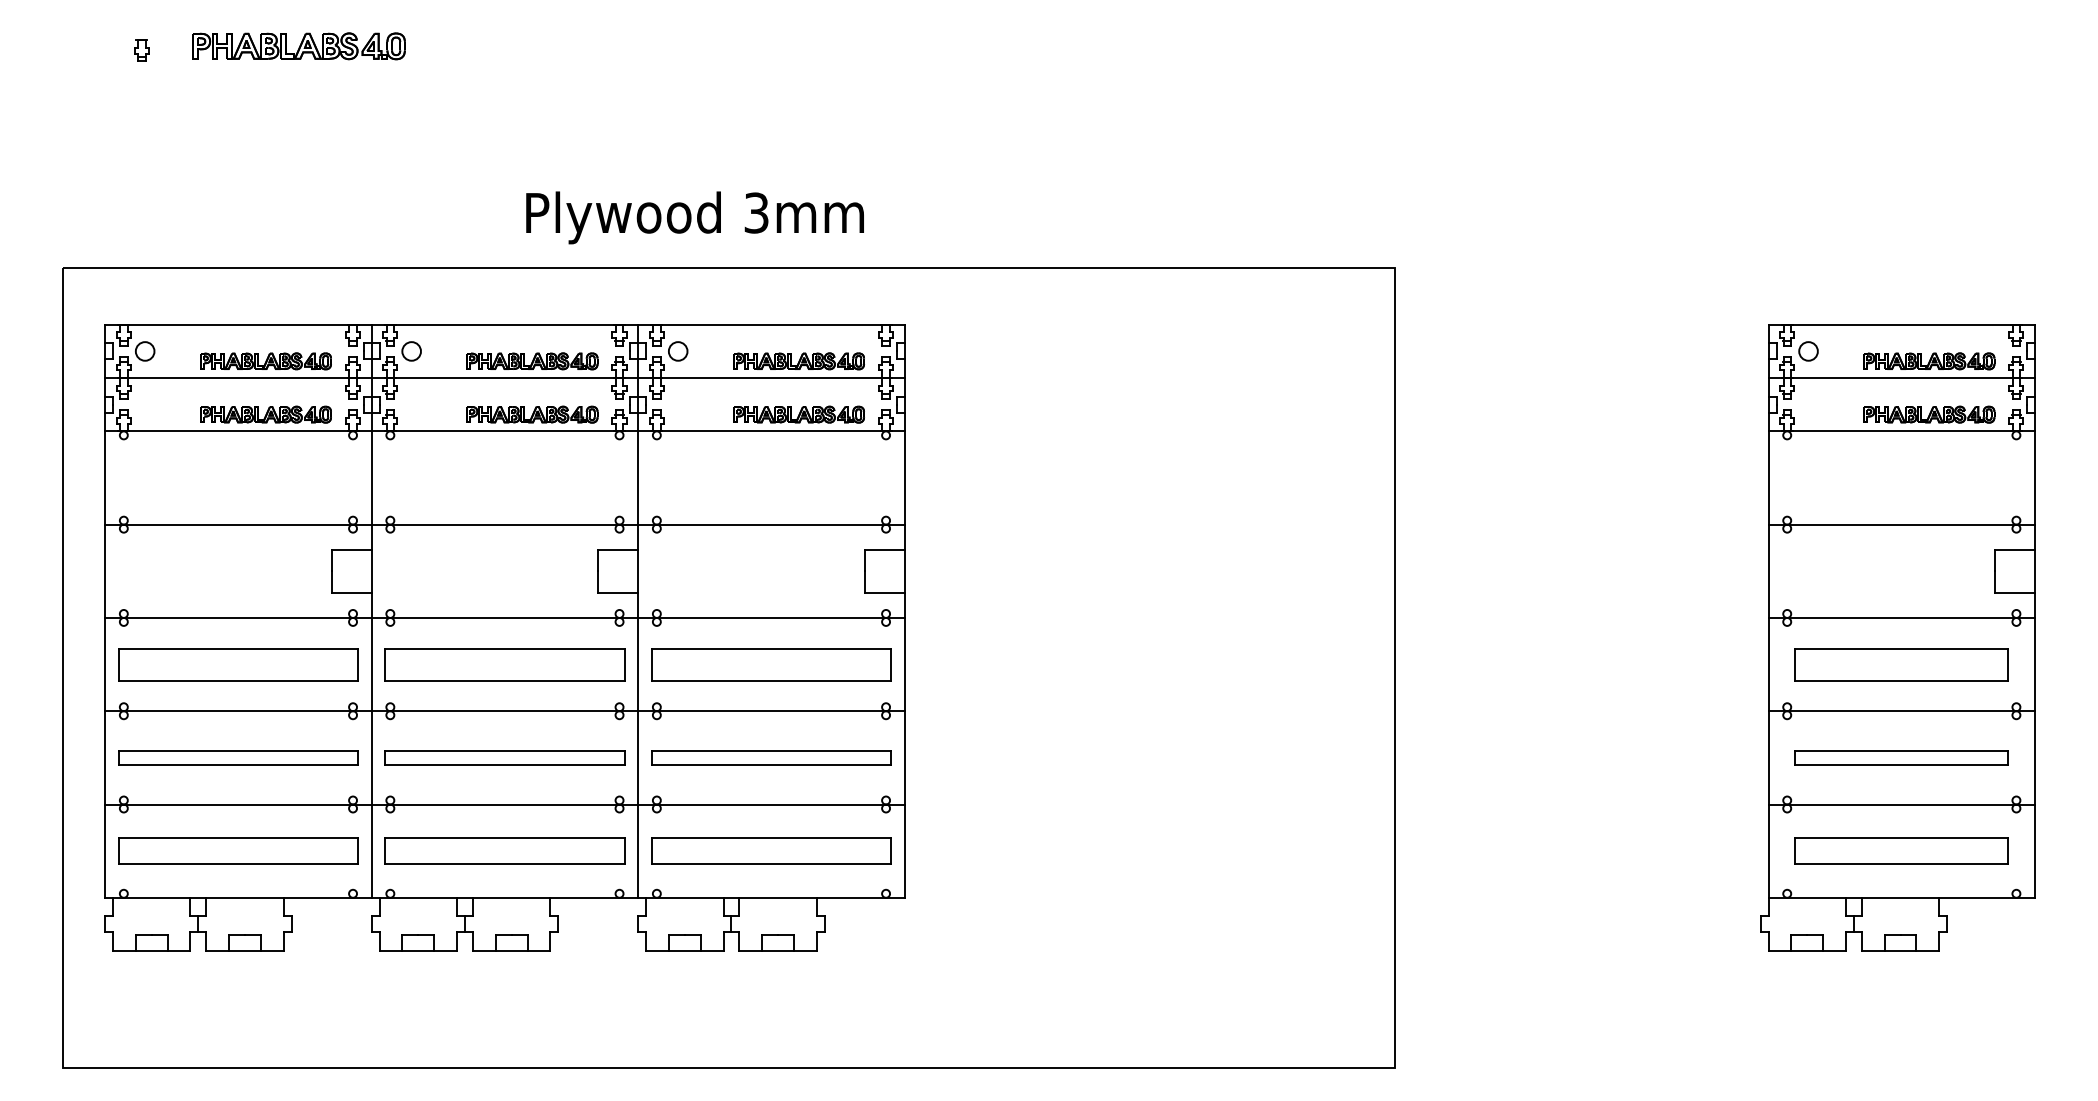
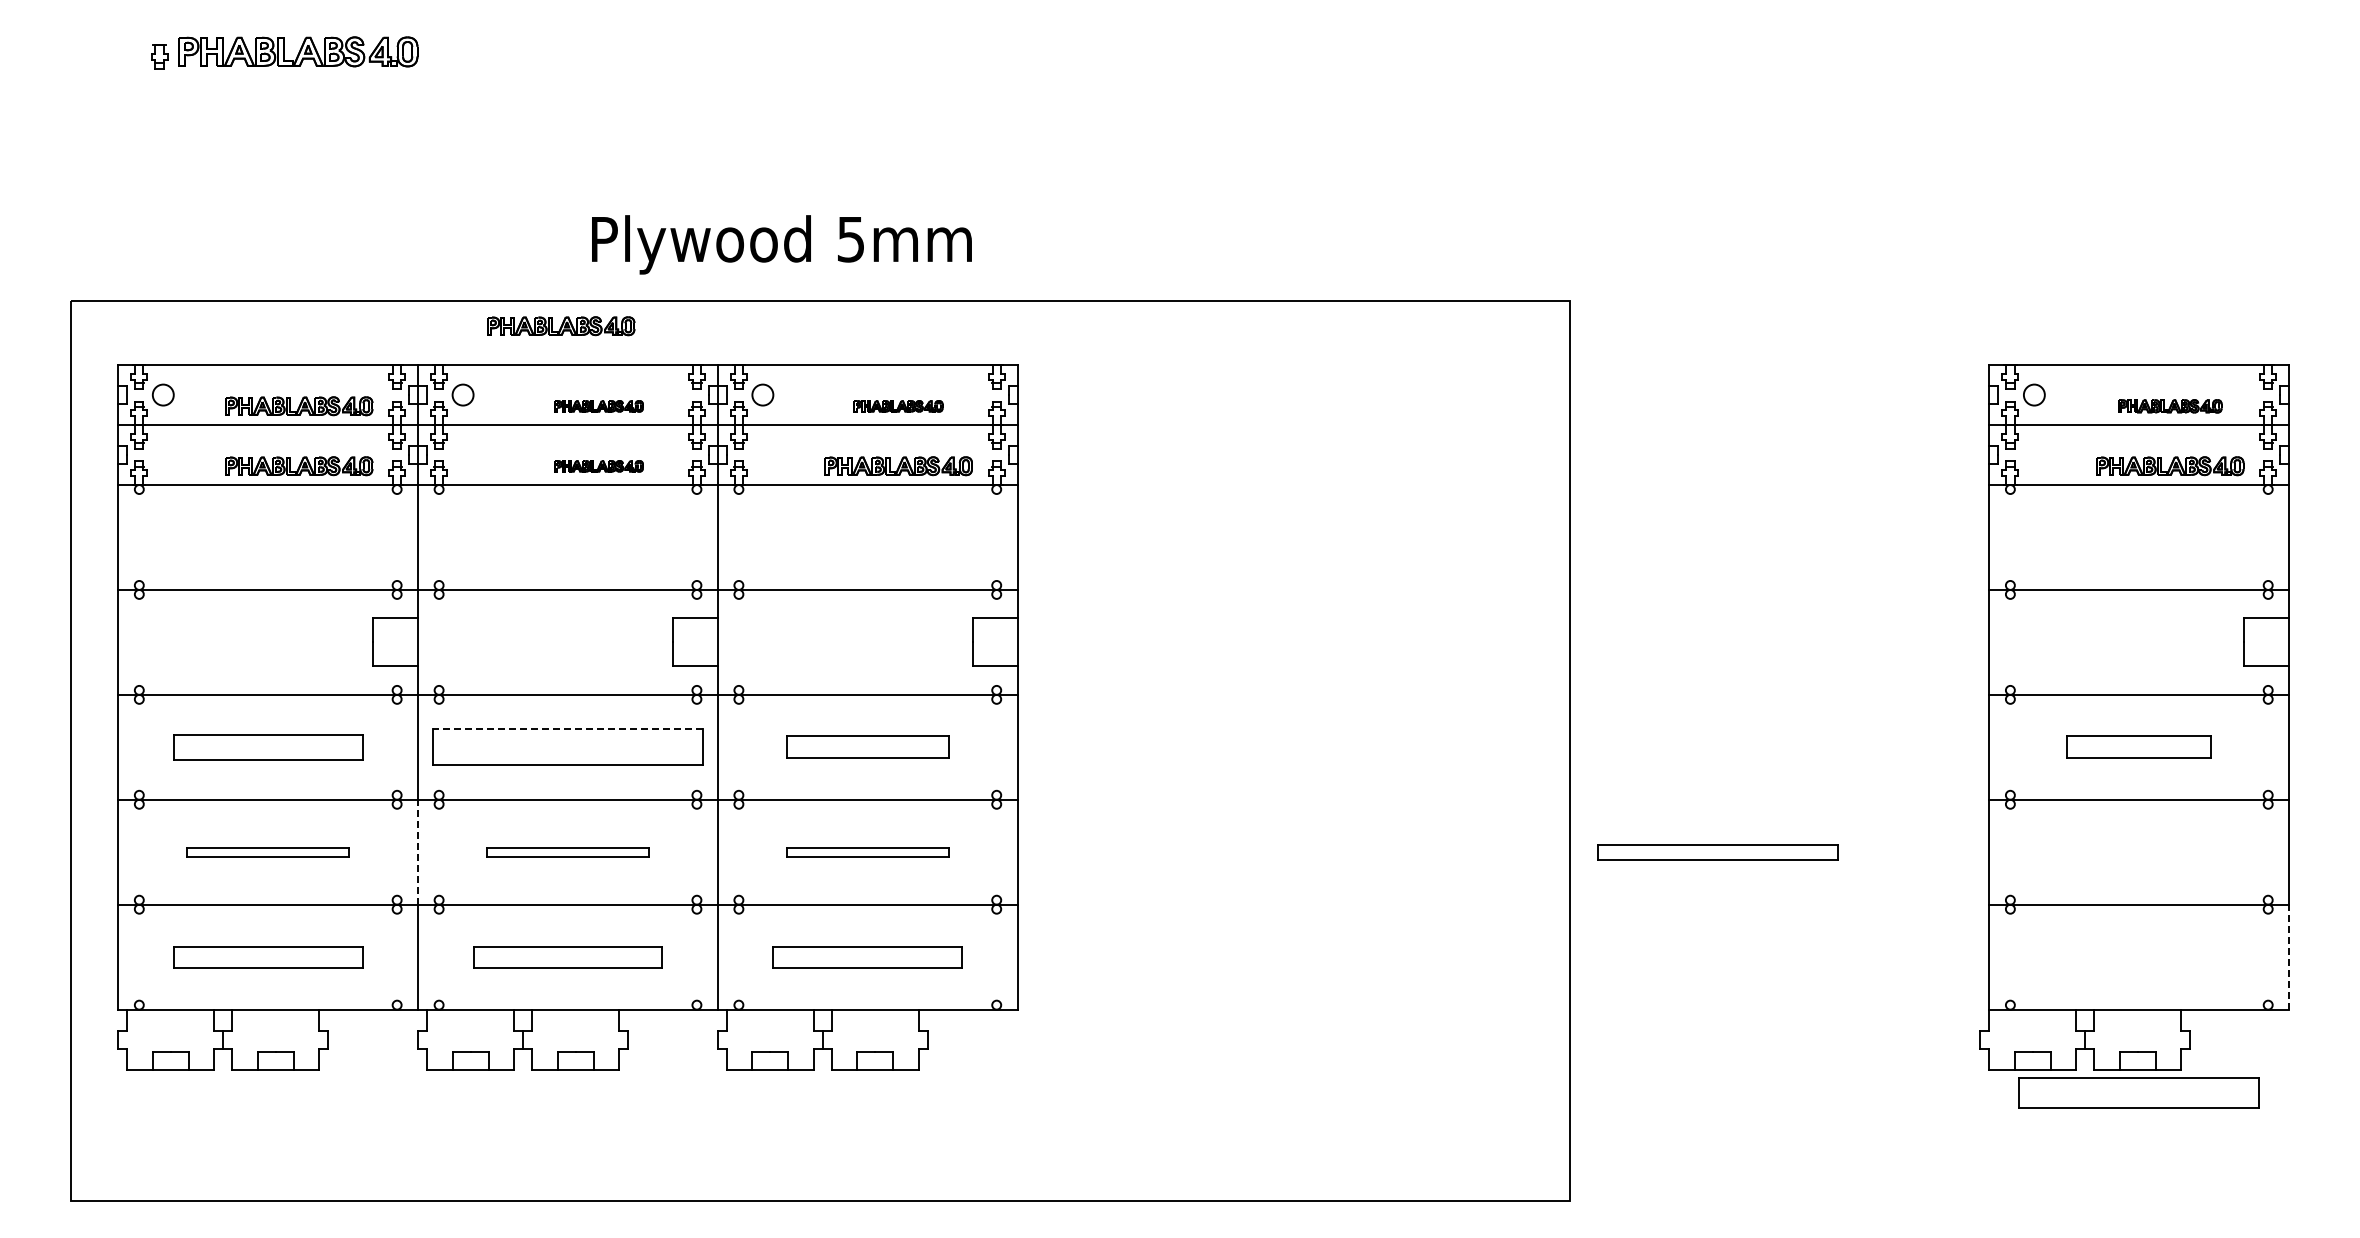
part: (299, 45) -> (298, 51), moved
text: (756, 212) -> (851, 238), 3mm -> 5mm
part: (499, 290) -> (561, 326), added
part: (532, 361) -> (598, 406), size x0.6
part: (798, 361) -> (898, 406), size x0.6
part: (1929, 361) -> (2170, 406), size x0.7
part: (532, 414) -> (598, 466), size x0.6
line: (505, 648) -> (568, 729), solid -> dashed
part: (237, 663) -> (267, 746), size x0.7
part: (771, 663) -> (867, 746), size x0.6
part: (1901, 663) -> (2138, 746), size x0.6
line: (372, 757) -> (418, 851), solid -> dashed
part: (237, 758) -> (267, 852), size x0.6
part: (504, 758) -> (567, 852), size x0.6
part: (771, 758) -> (867, 852), size x0.6
part: (1901, 758) -> (1717, 852), moved
part: (237, 850) -> (267, 956), size x0.7
part: (504, 850) -> (567, 956), size x0.7
part: (771, 850) -> (867, 956), size x0.7
part: (1901, 850) -> (2138, 1092), moved
line: (2035, 850) -> (2289, 956), solid -> dashed

